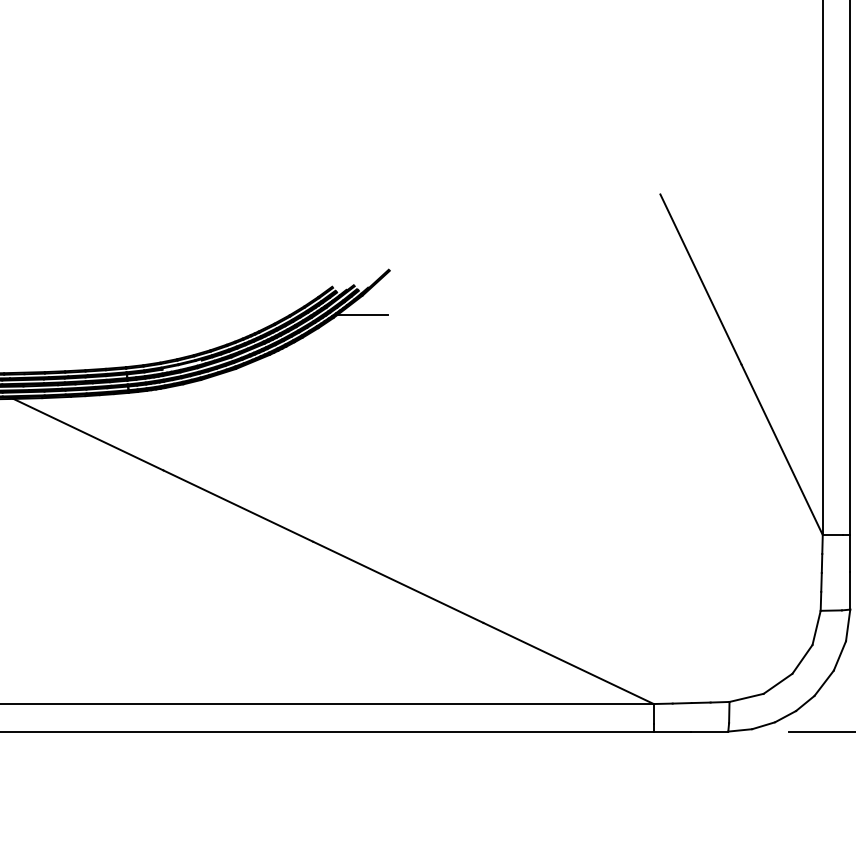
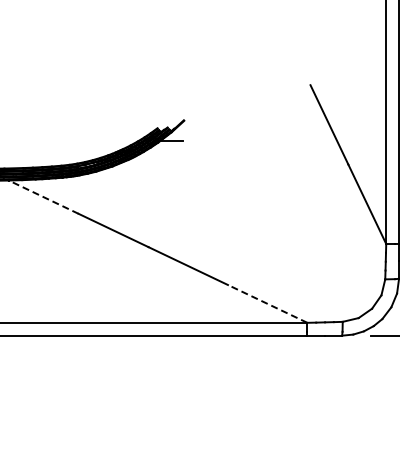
line: (87, 435) -> (43, 197), solid -> dashed
line: (568, 662) -> (267, 303), solid -> dashed

